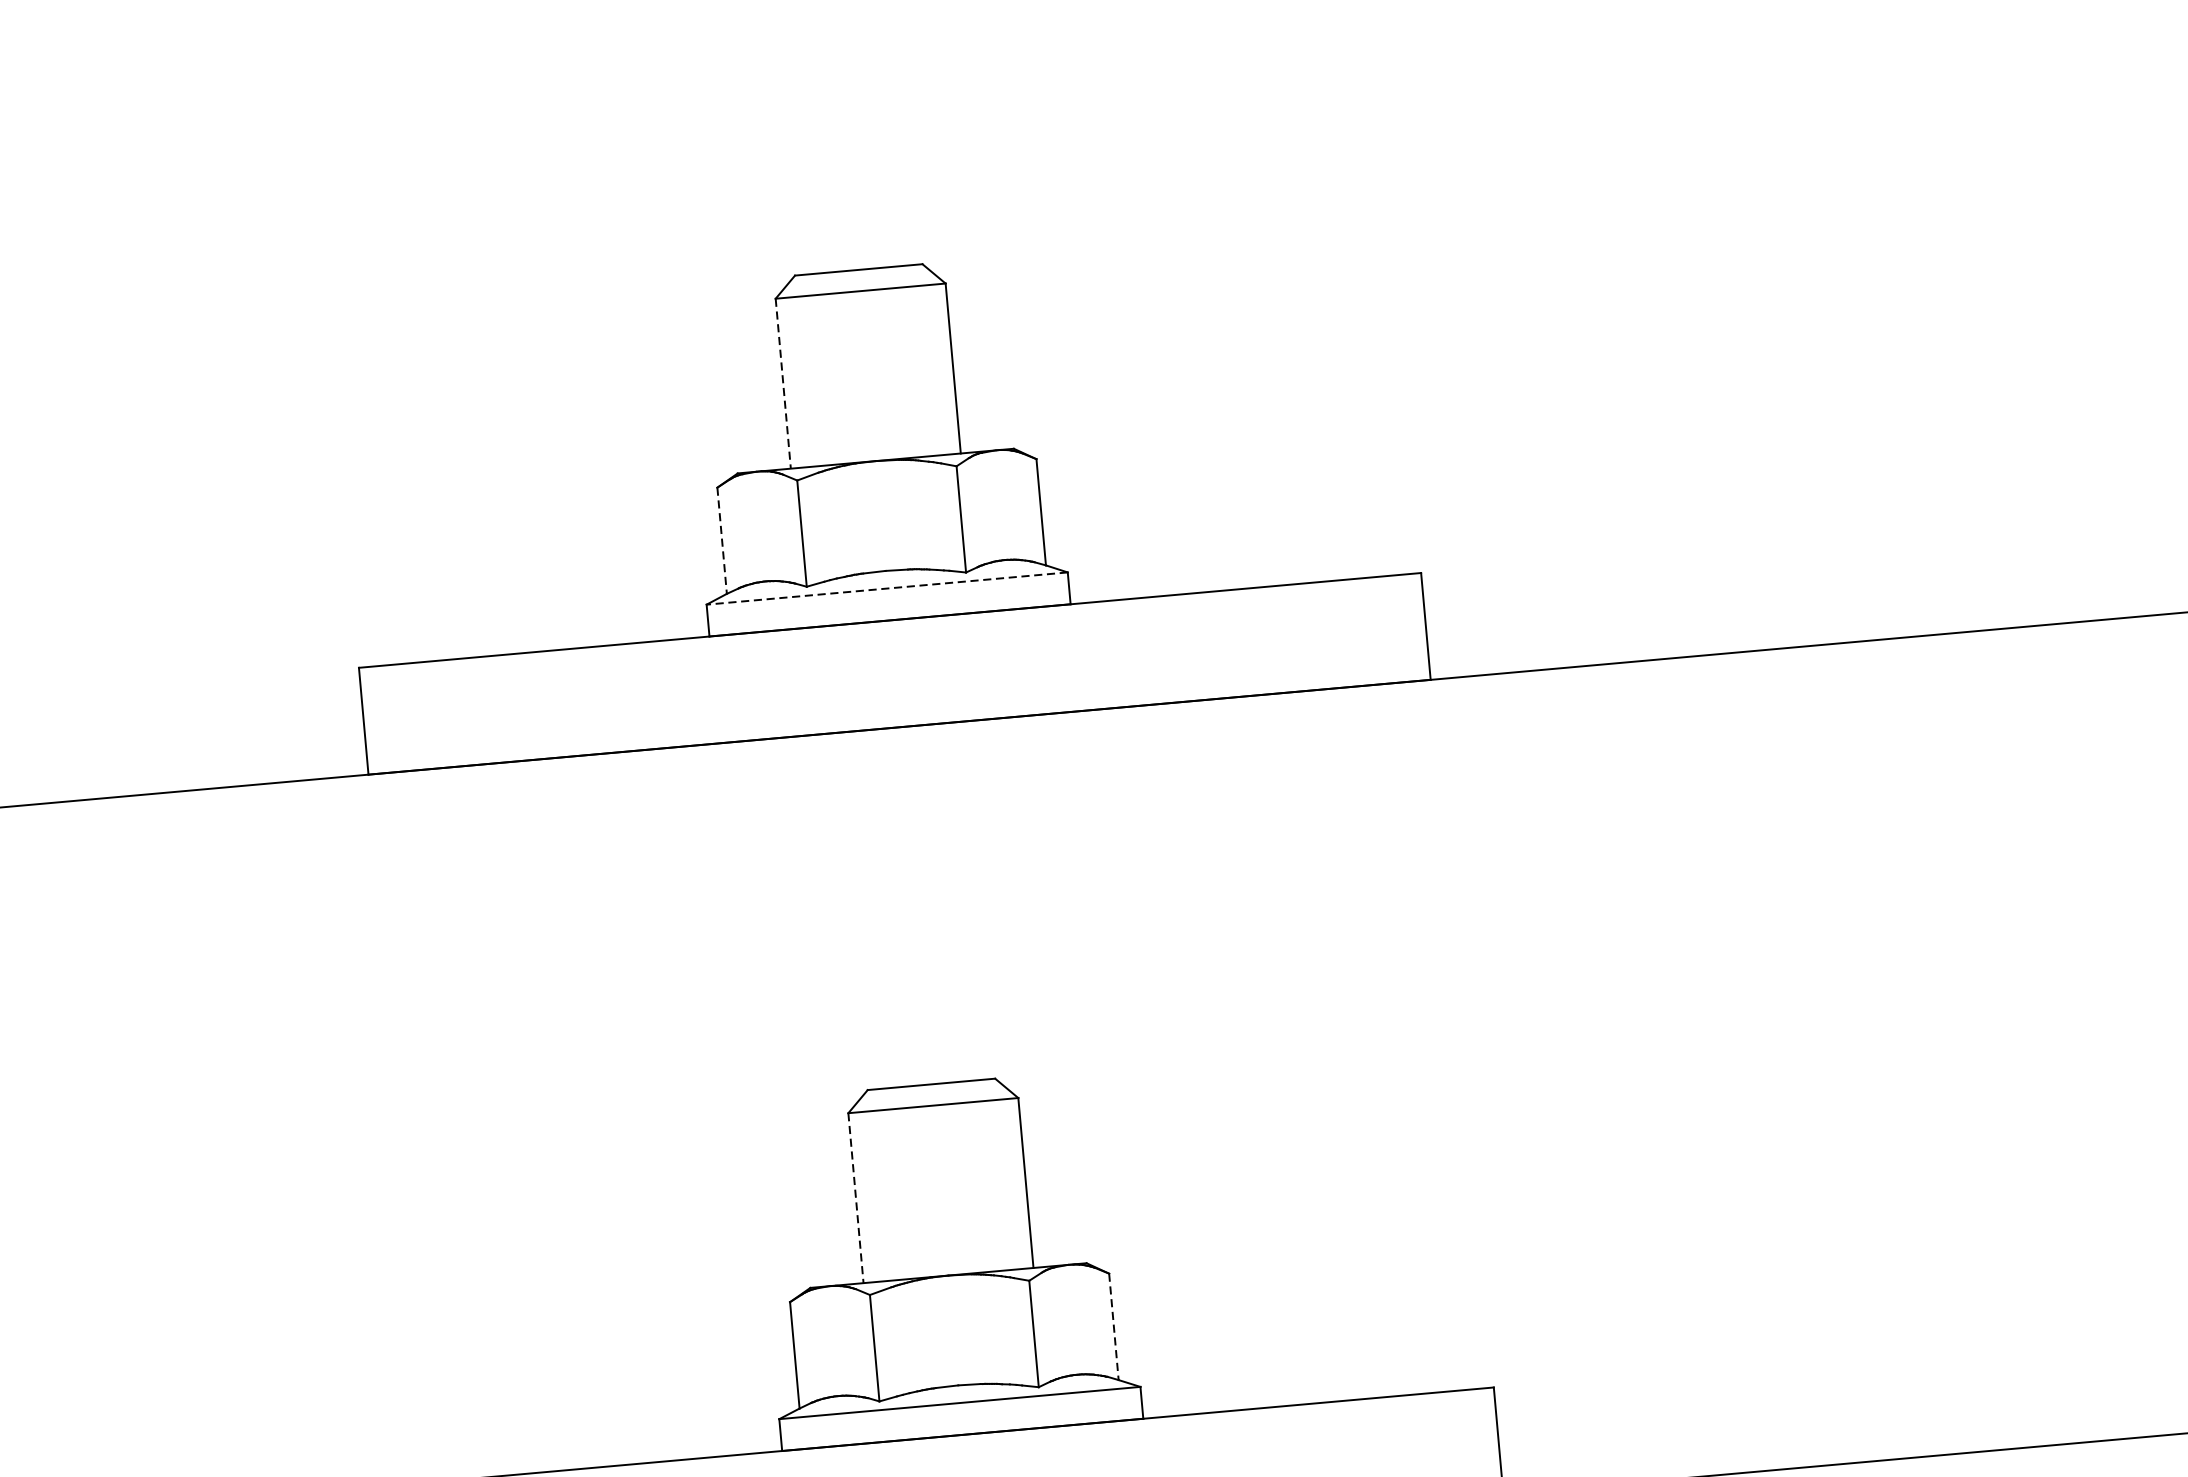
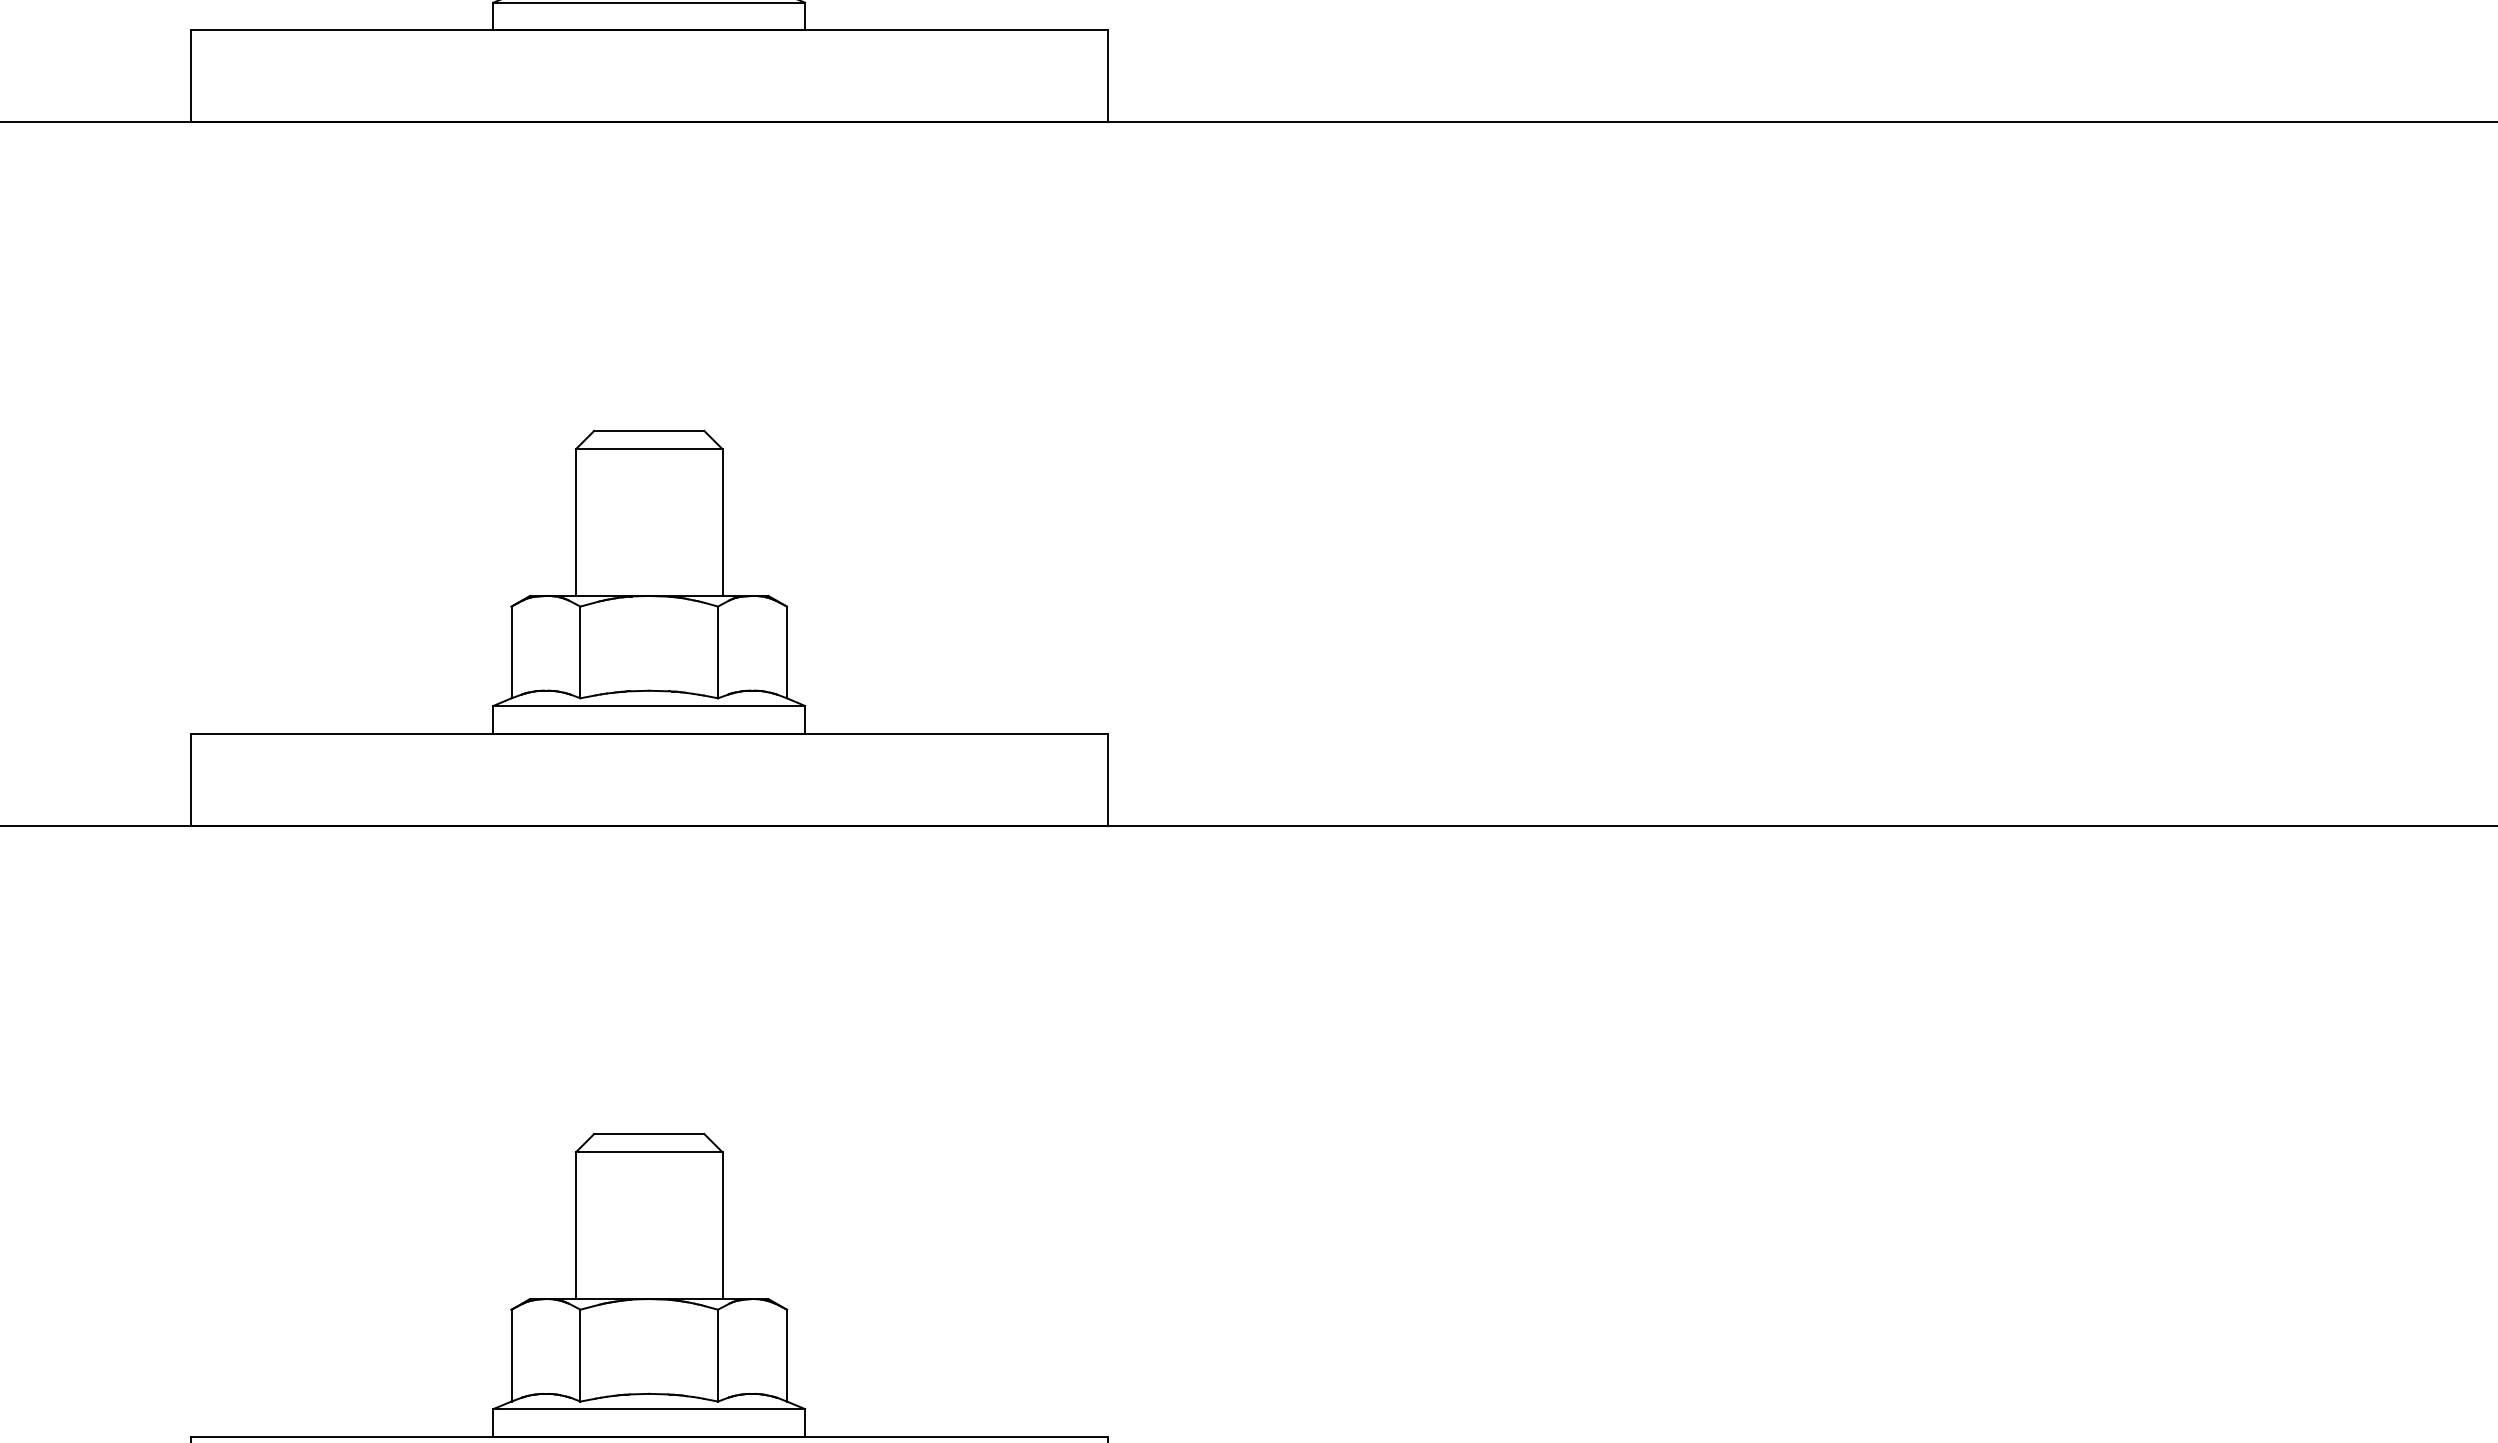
line: (782, 384) -> (575, 523), dashed -> solid
line: (722, 540) -> (511, 652), dashed -> solid
line: (887, 587) -> (649, 705), dashed -> solid
line: (855, 1199) -> (575, 1226), dashed -> solid
line: (1113, 1326) -> (786, 1355), dashed -> solid

